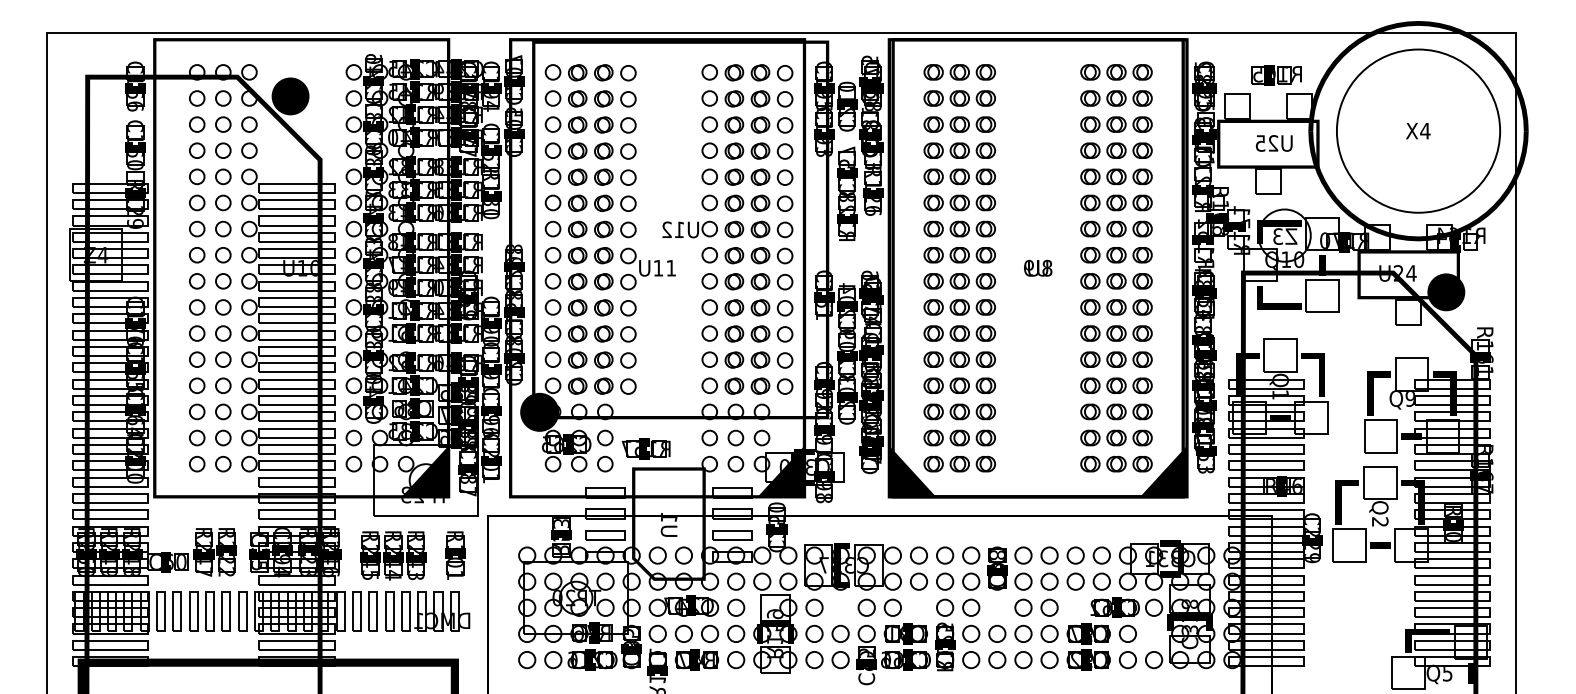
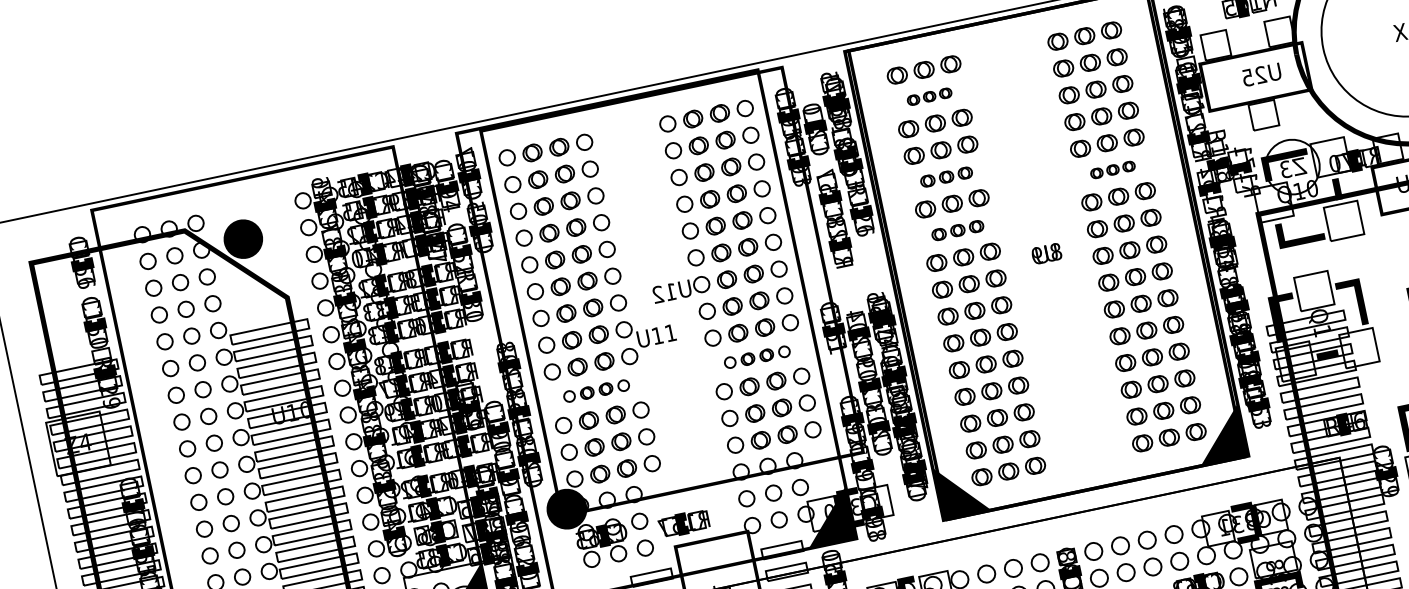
part: (959, 98) -> (929, 96), size x0.6
part: (959, 176) -> (946, 176), size x0.7
part: (1116, 202) -> (1112, 169), size x0.6
part: (959, 228) -> (957, 230), size x0.7
part: (590, 307) -> (596, 390), size x0.7
part: (747, 307) -> (757, 356), size x0.7

